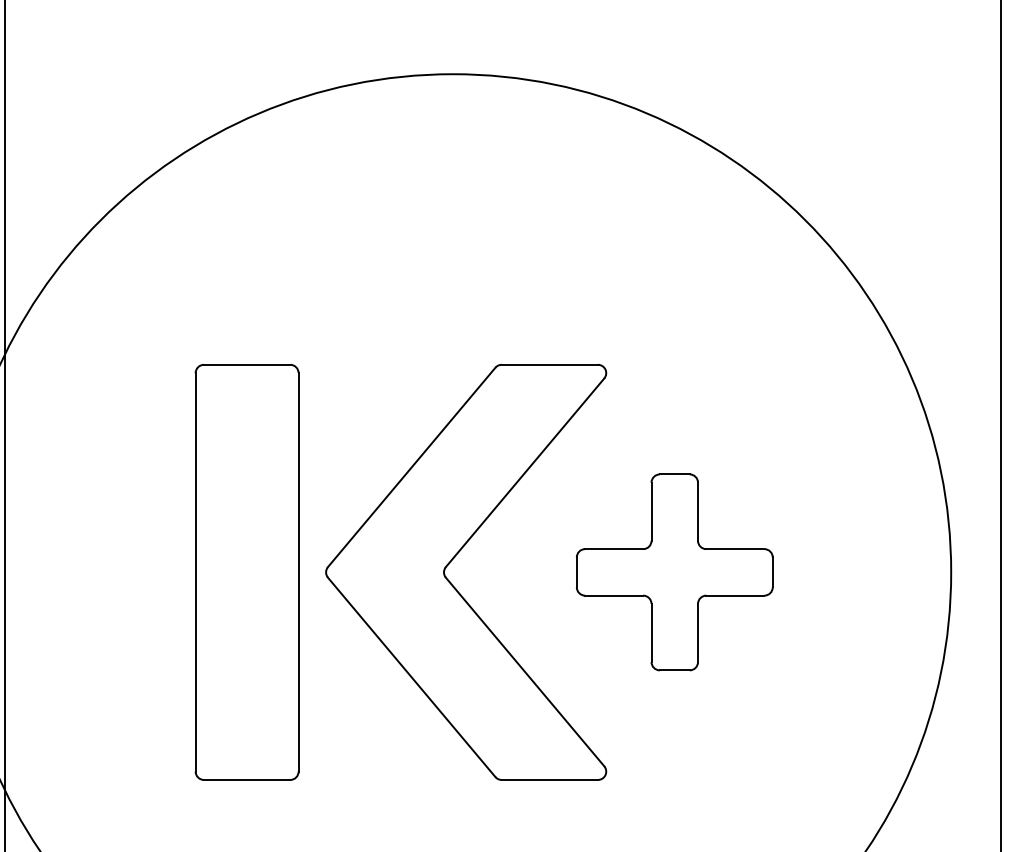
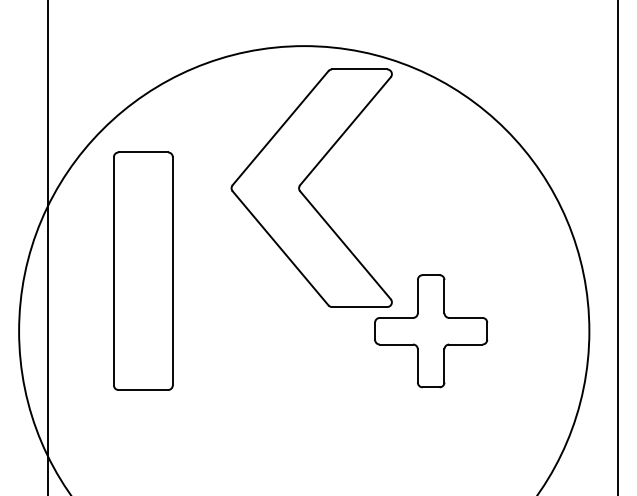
part: (455, 558) -> (305, 180), moved
part: (247, 571) -> (143, 270), moved

